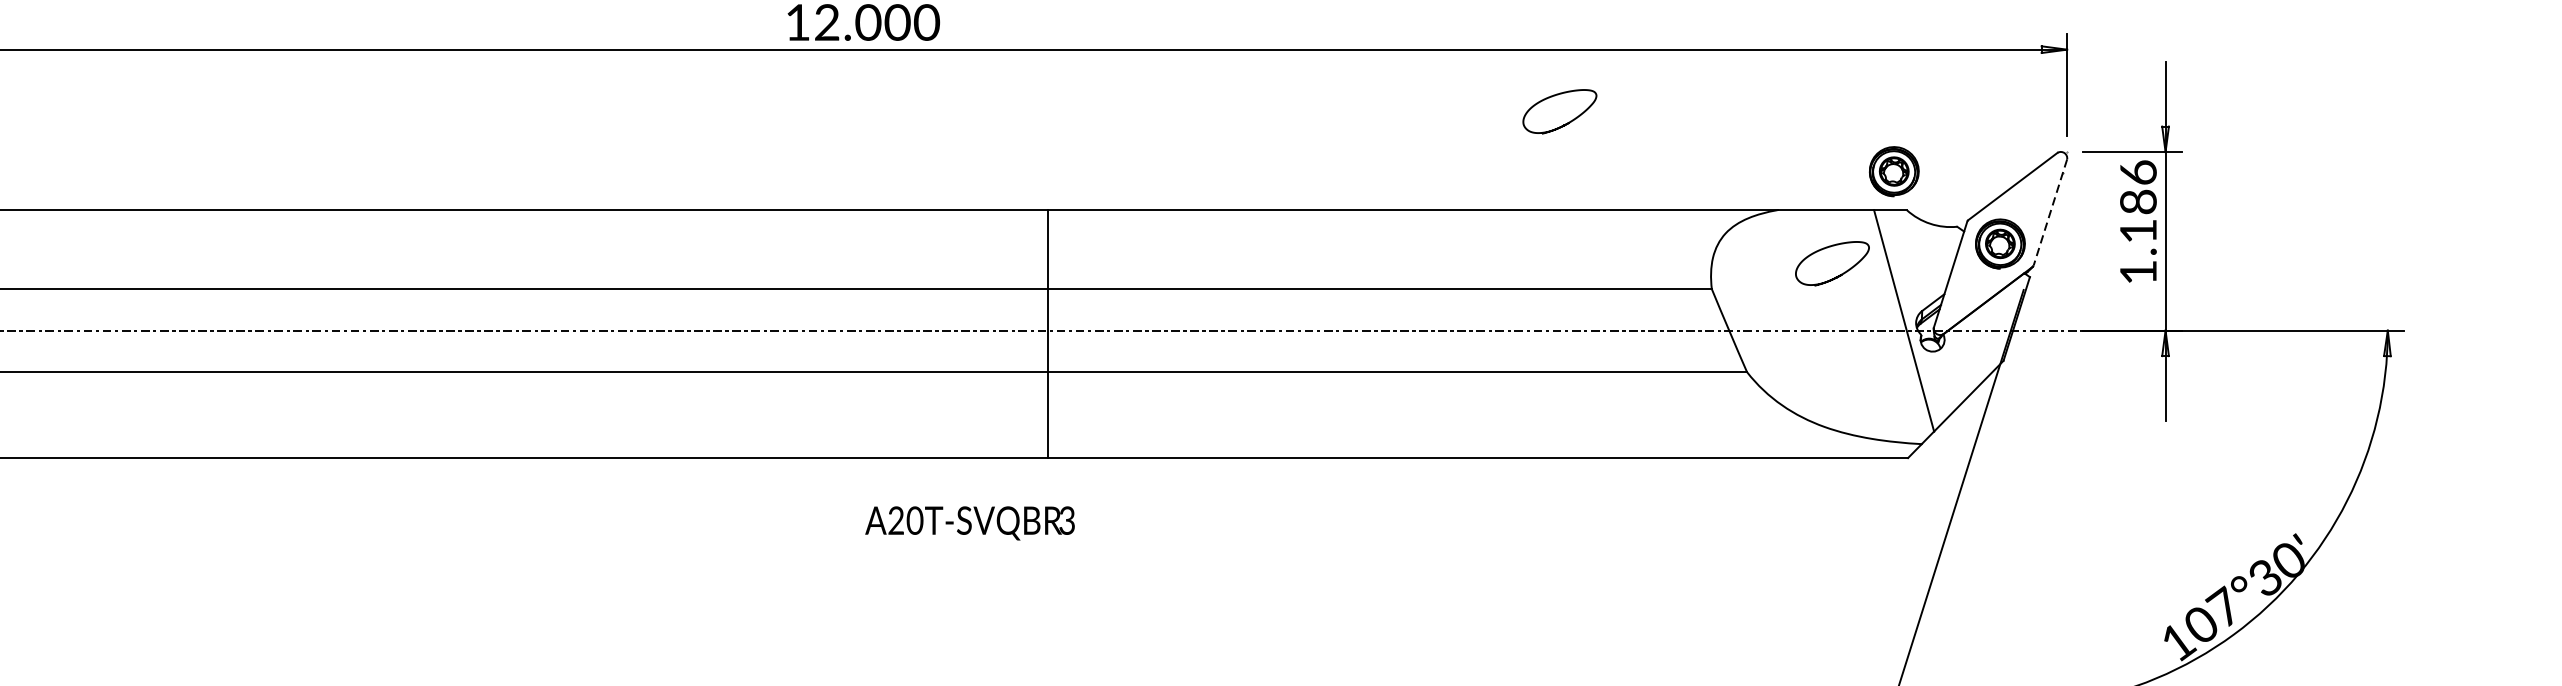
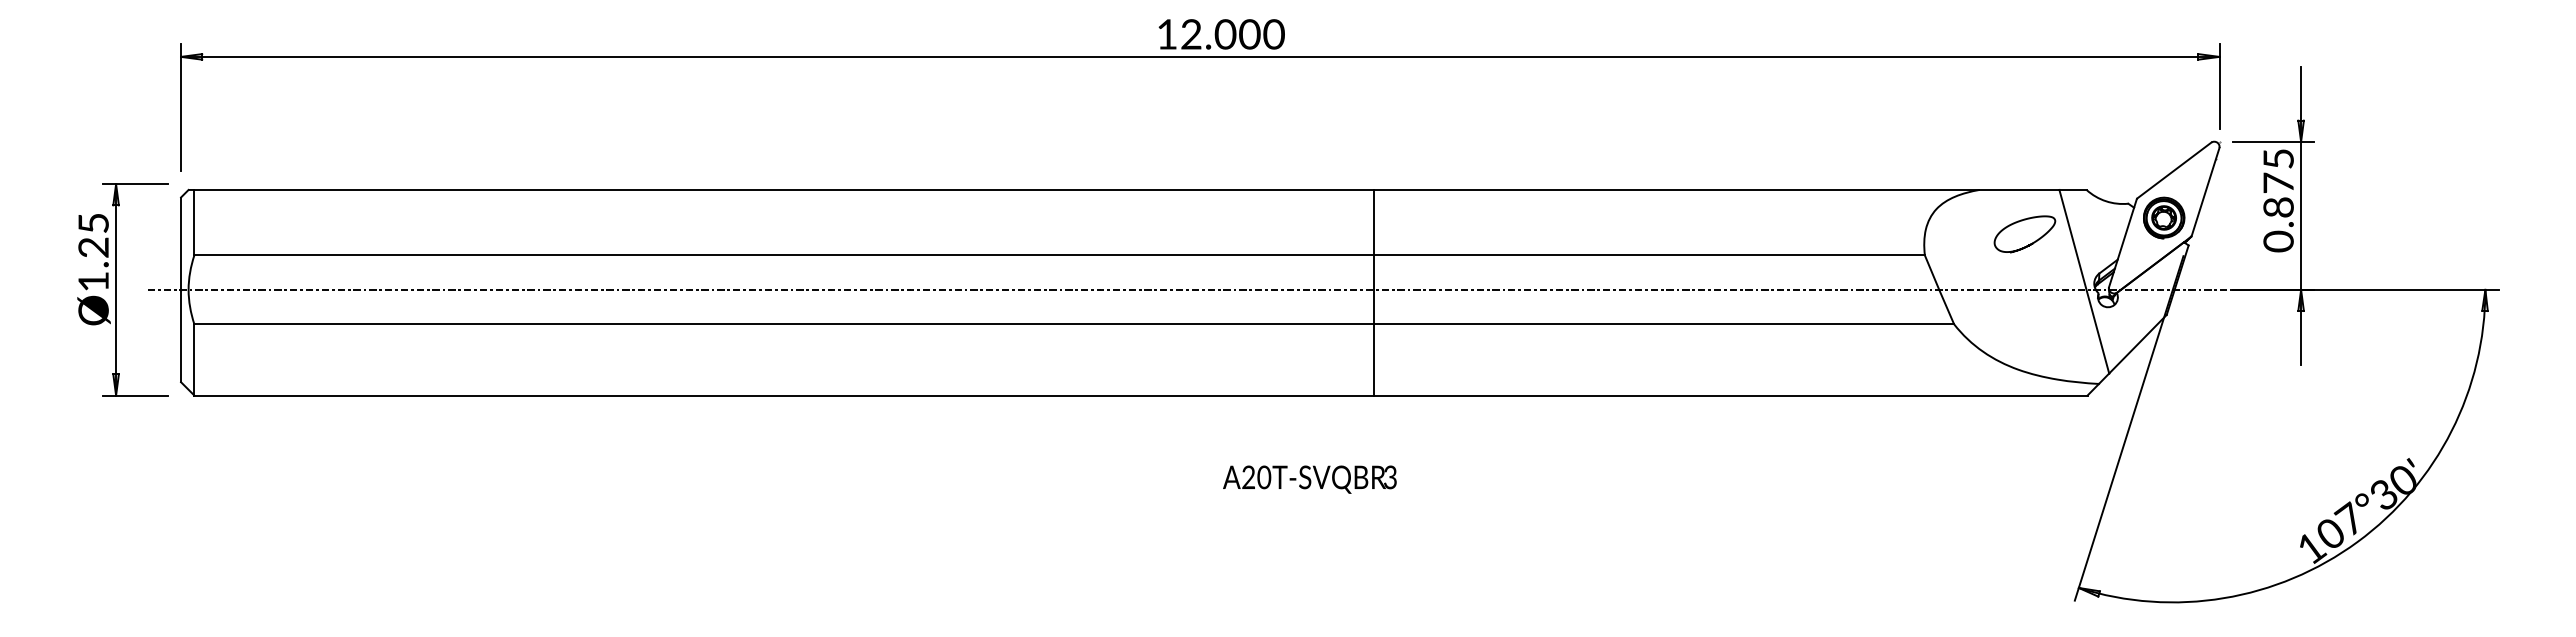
curve: (1564, 123) -> (1802, 118), removed
part: (1894, 170) -> (2076, 157), removed
line: (2050, 213) -> (2205, 192), dashed -> solid
text: (2138, 222) -> (2278, 200), 1.186 -> 0.875
text: (969, 523) -> (1309, 479), moved

